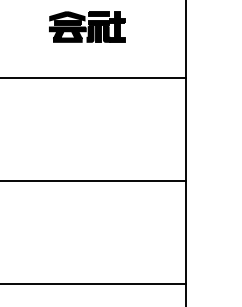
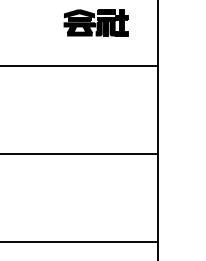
part: (87, 26) -> (96, 22), moved

